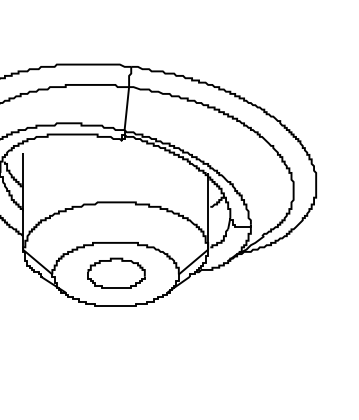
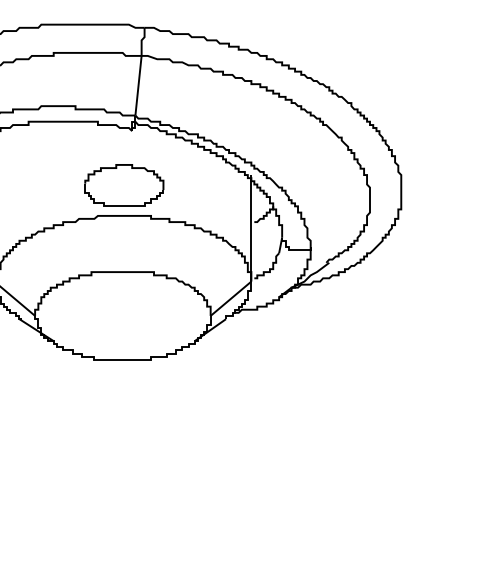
part: (116, 272) -> (124, 184), moved

